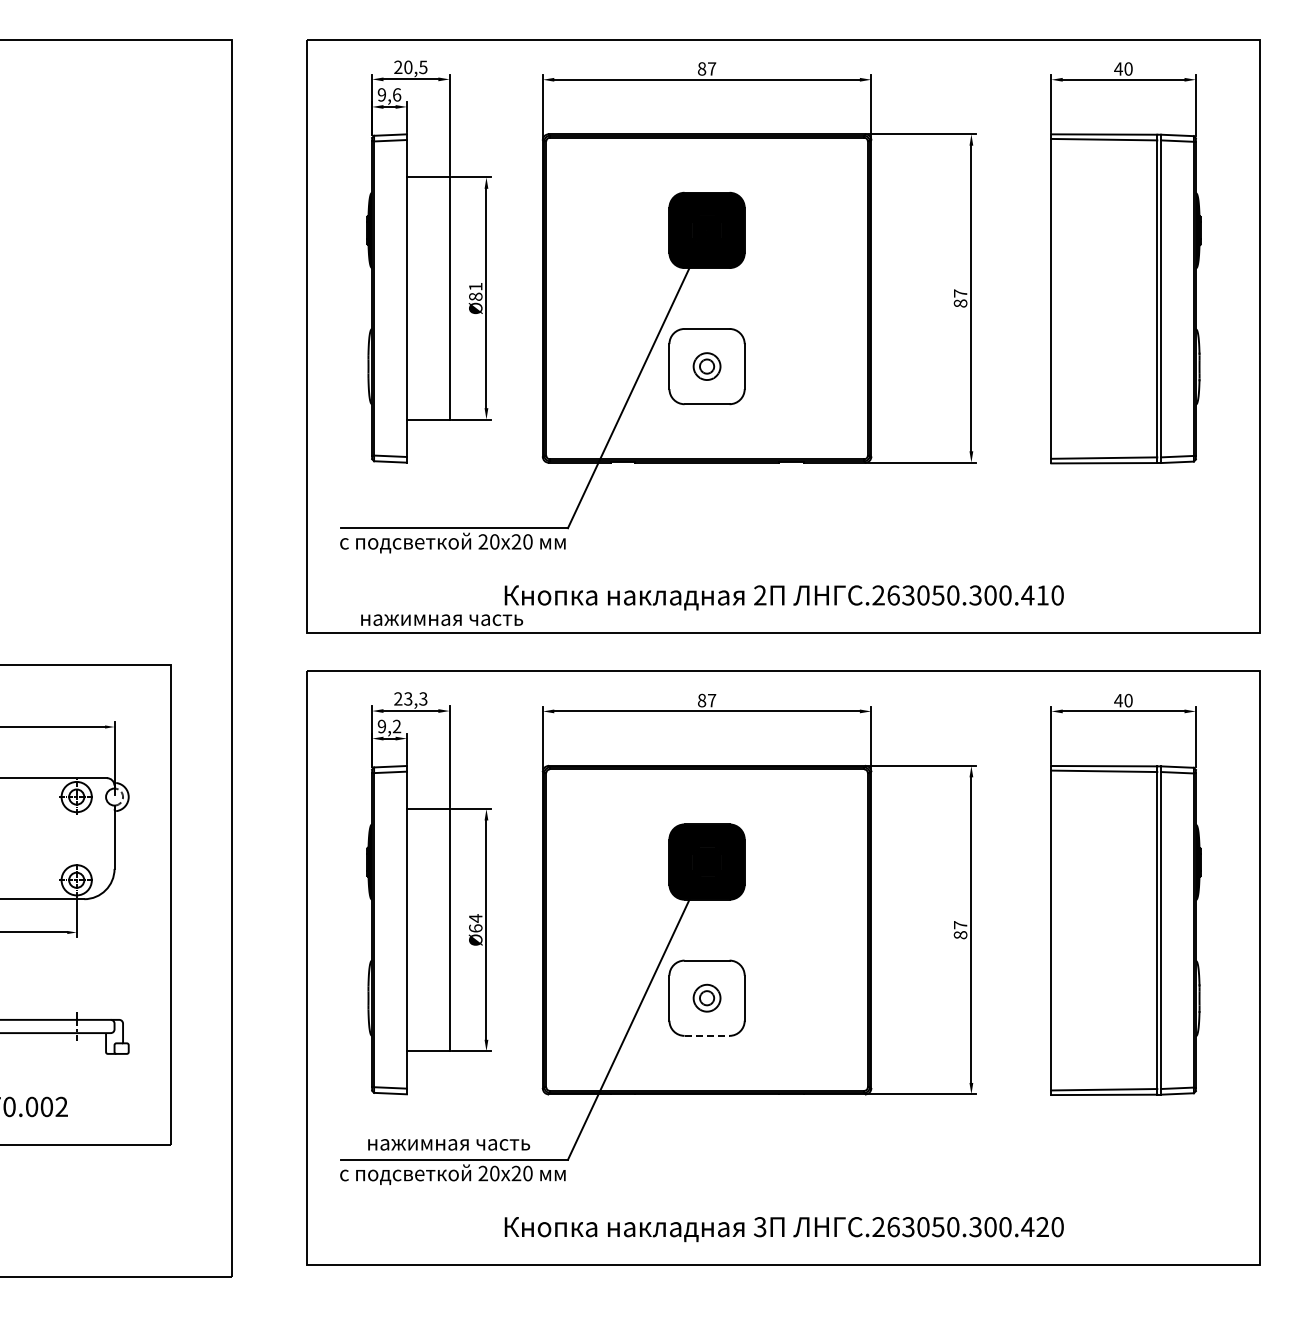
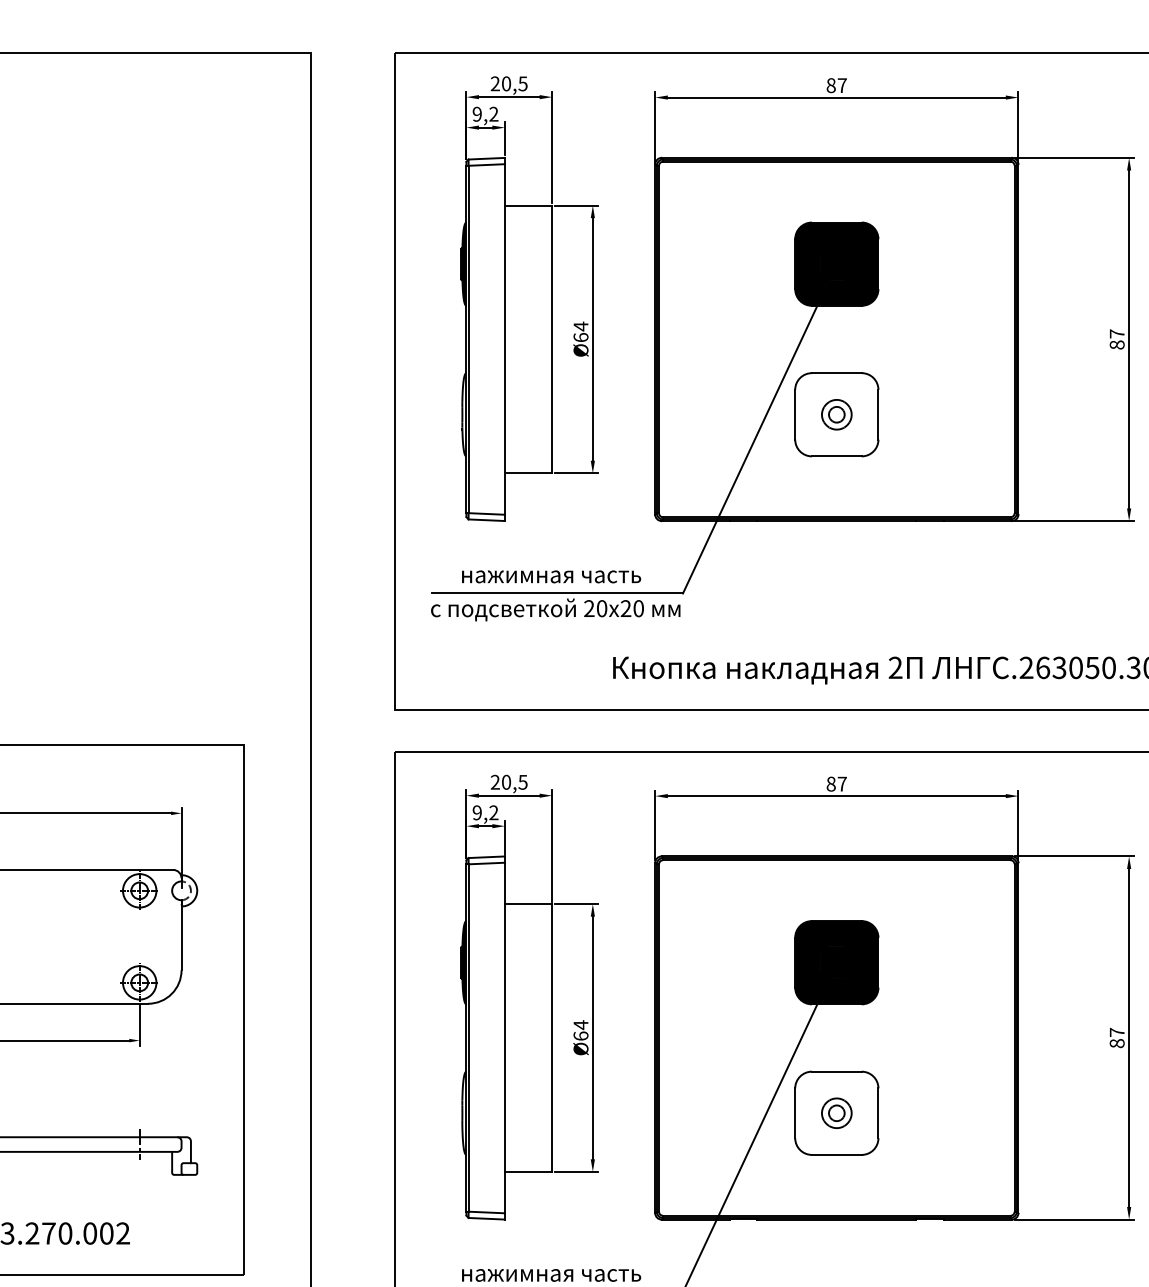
text: (397, 94) -> (494, 113), 9,6 -> 9,2
text: (475, 291) -> (580, 331), Ø81 -> Ø64
text: (442, 619) -> (551, 576), moved
text: (415, 698) -> (514, 781), 23,3 -> 20,5
line: (707, 1035) -> (837, 1154), dashed -> solid

